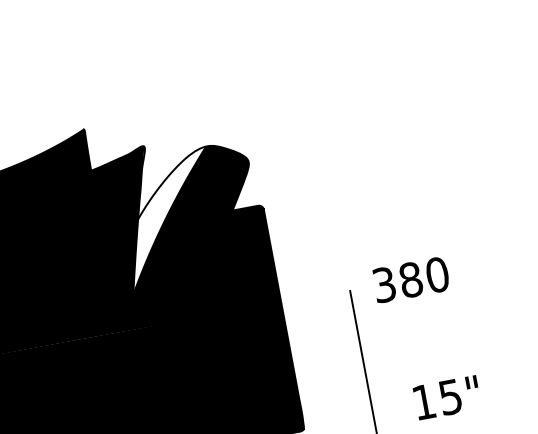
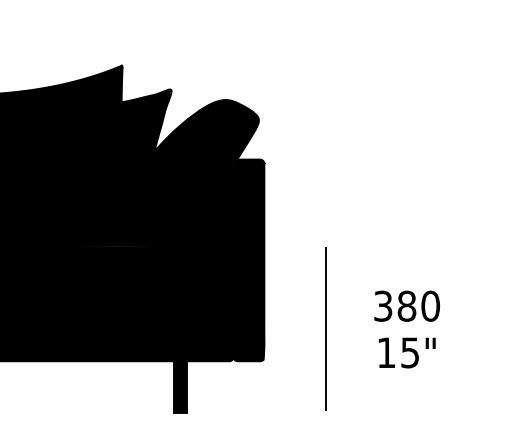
fill: (169, 221) -> (181, 158), added
text: (410, 279) -> (406, 305), moved
text: (447, 397) -> (407, 352), moved

